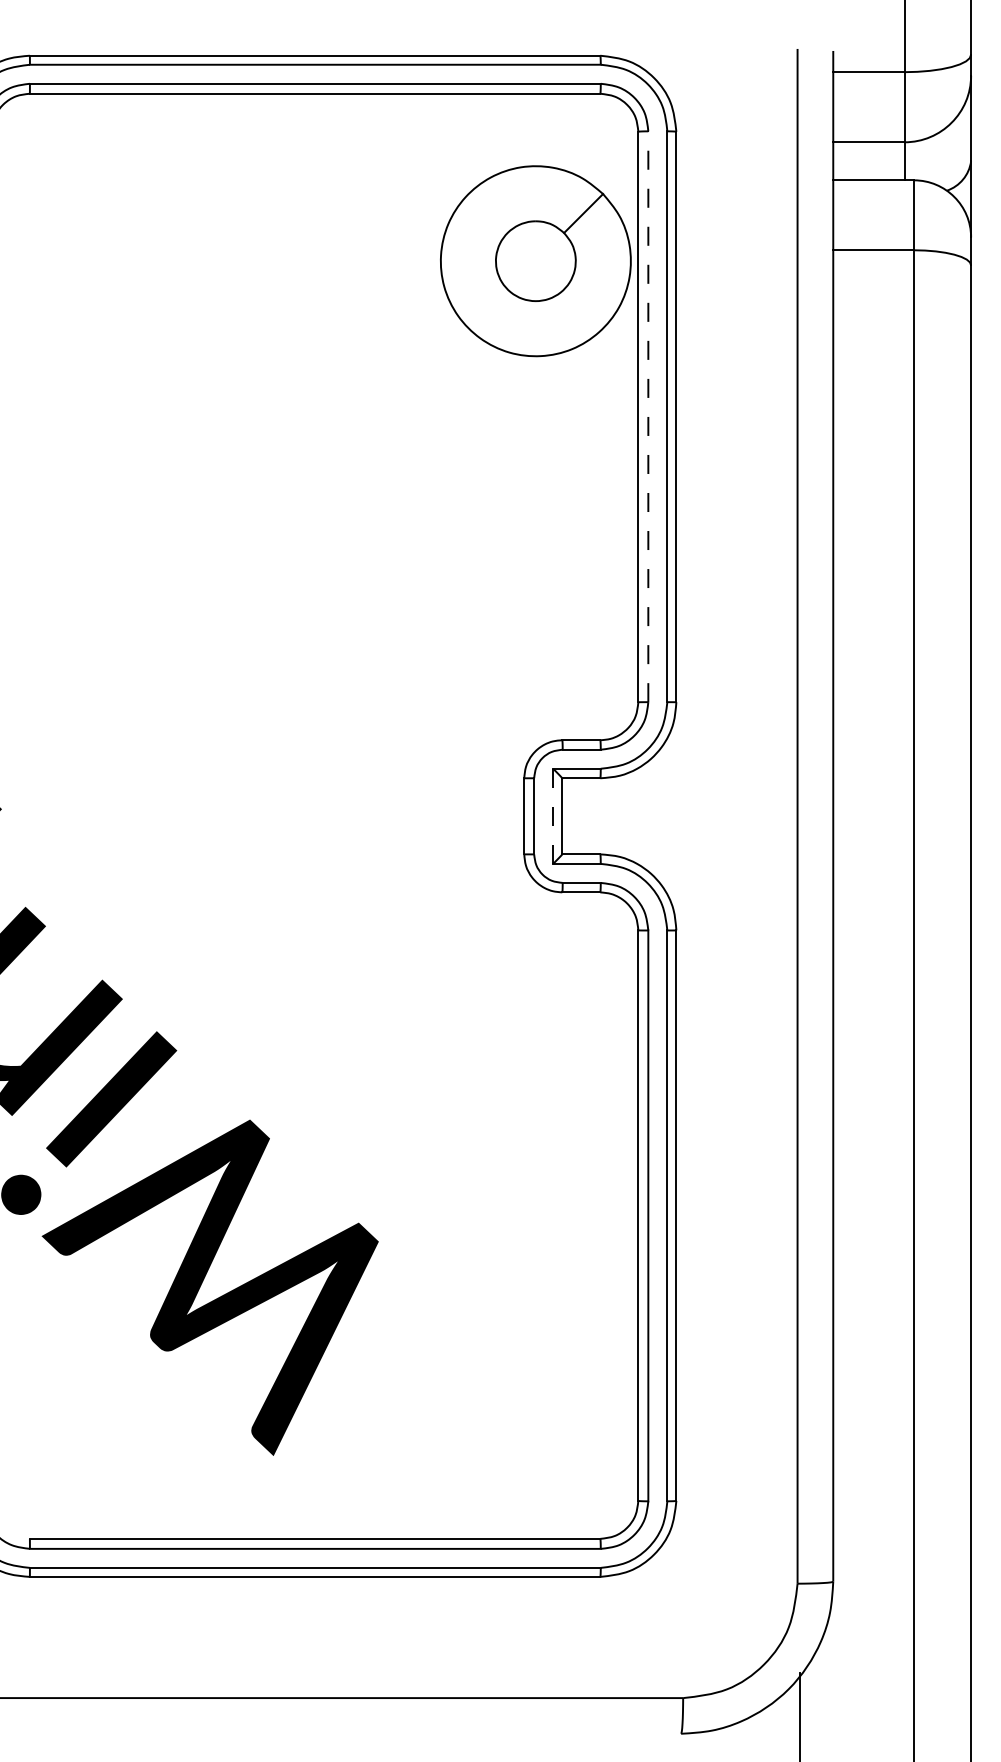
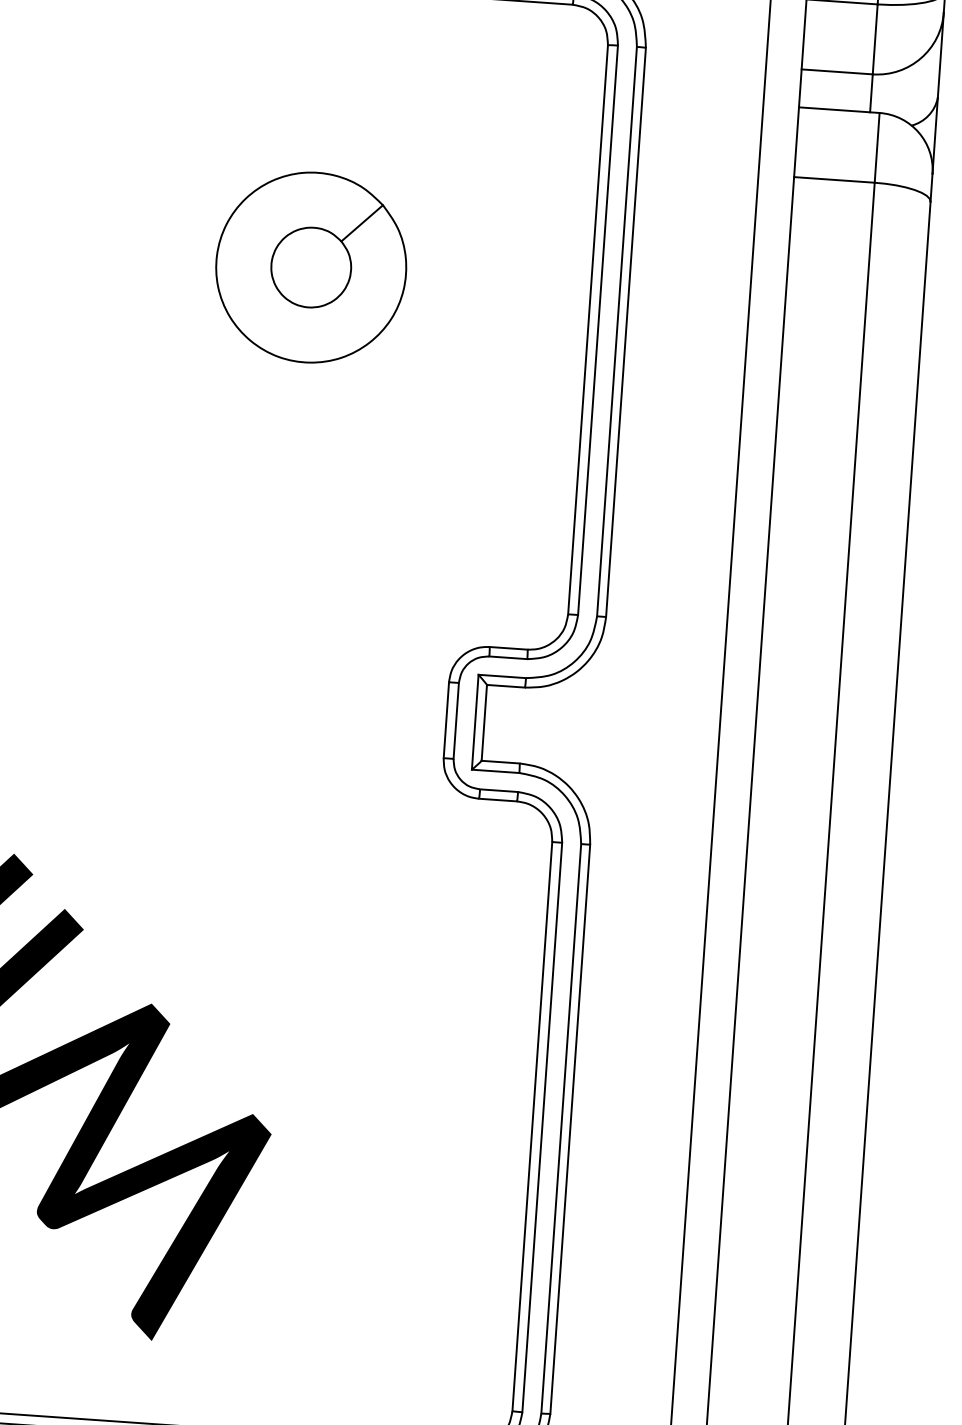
part: (535, 261) -> (310, 267), moved
line: (648, 416) -> (598, 330), dashed -> solid
line: (553, 816) -> (475, 722), dashed -> solid

